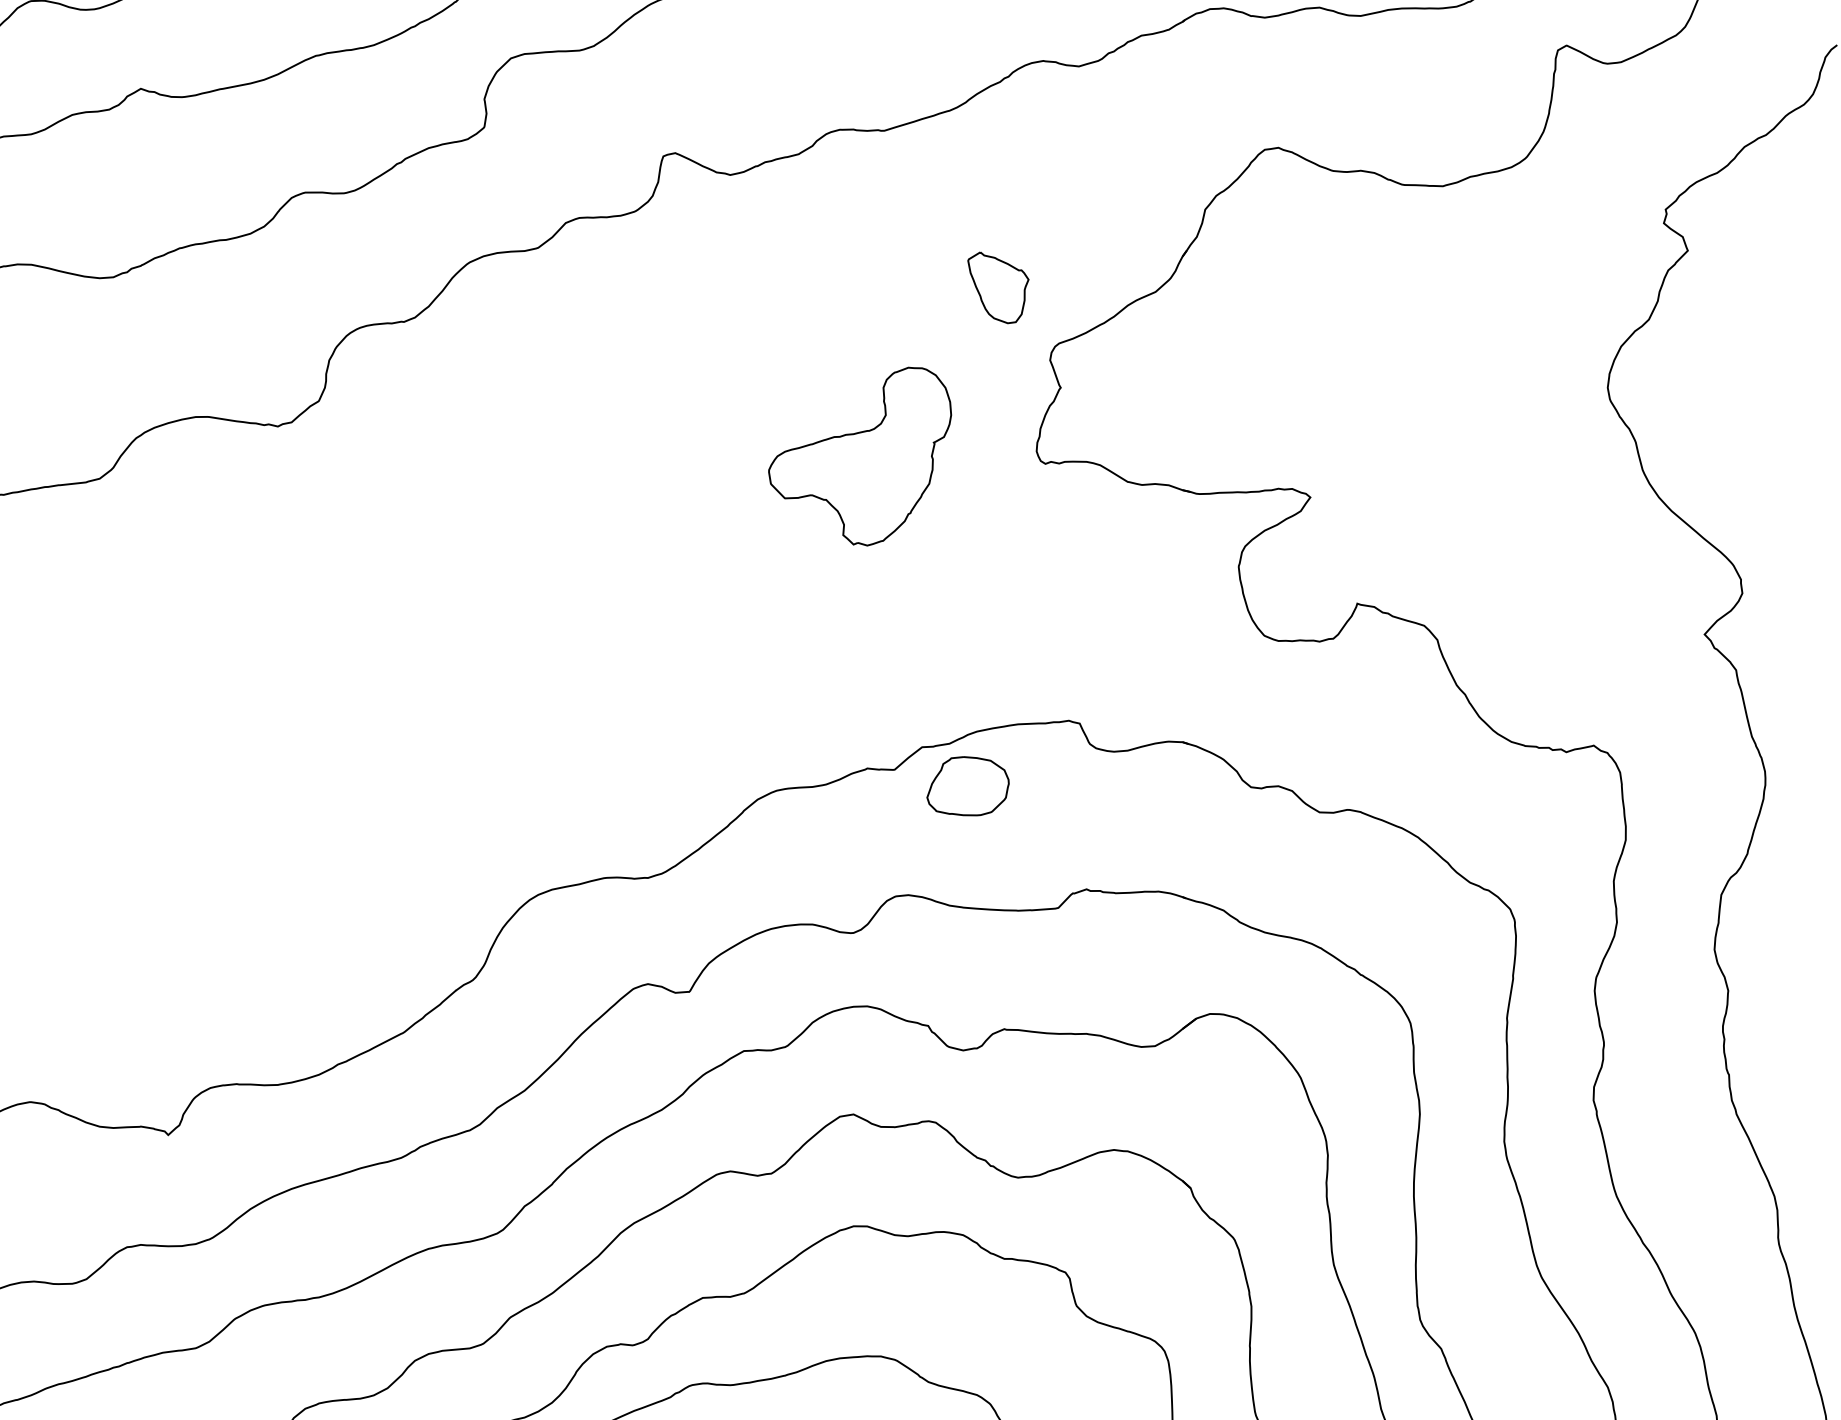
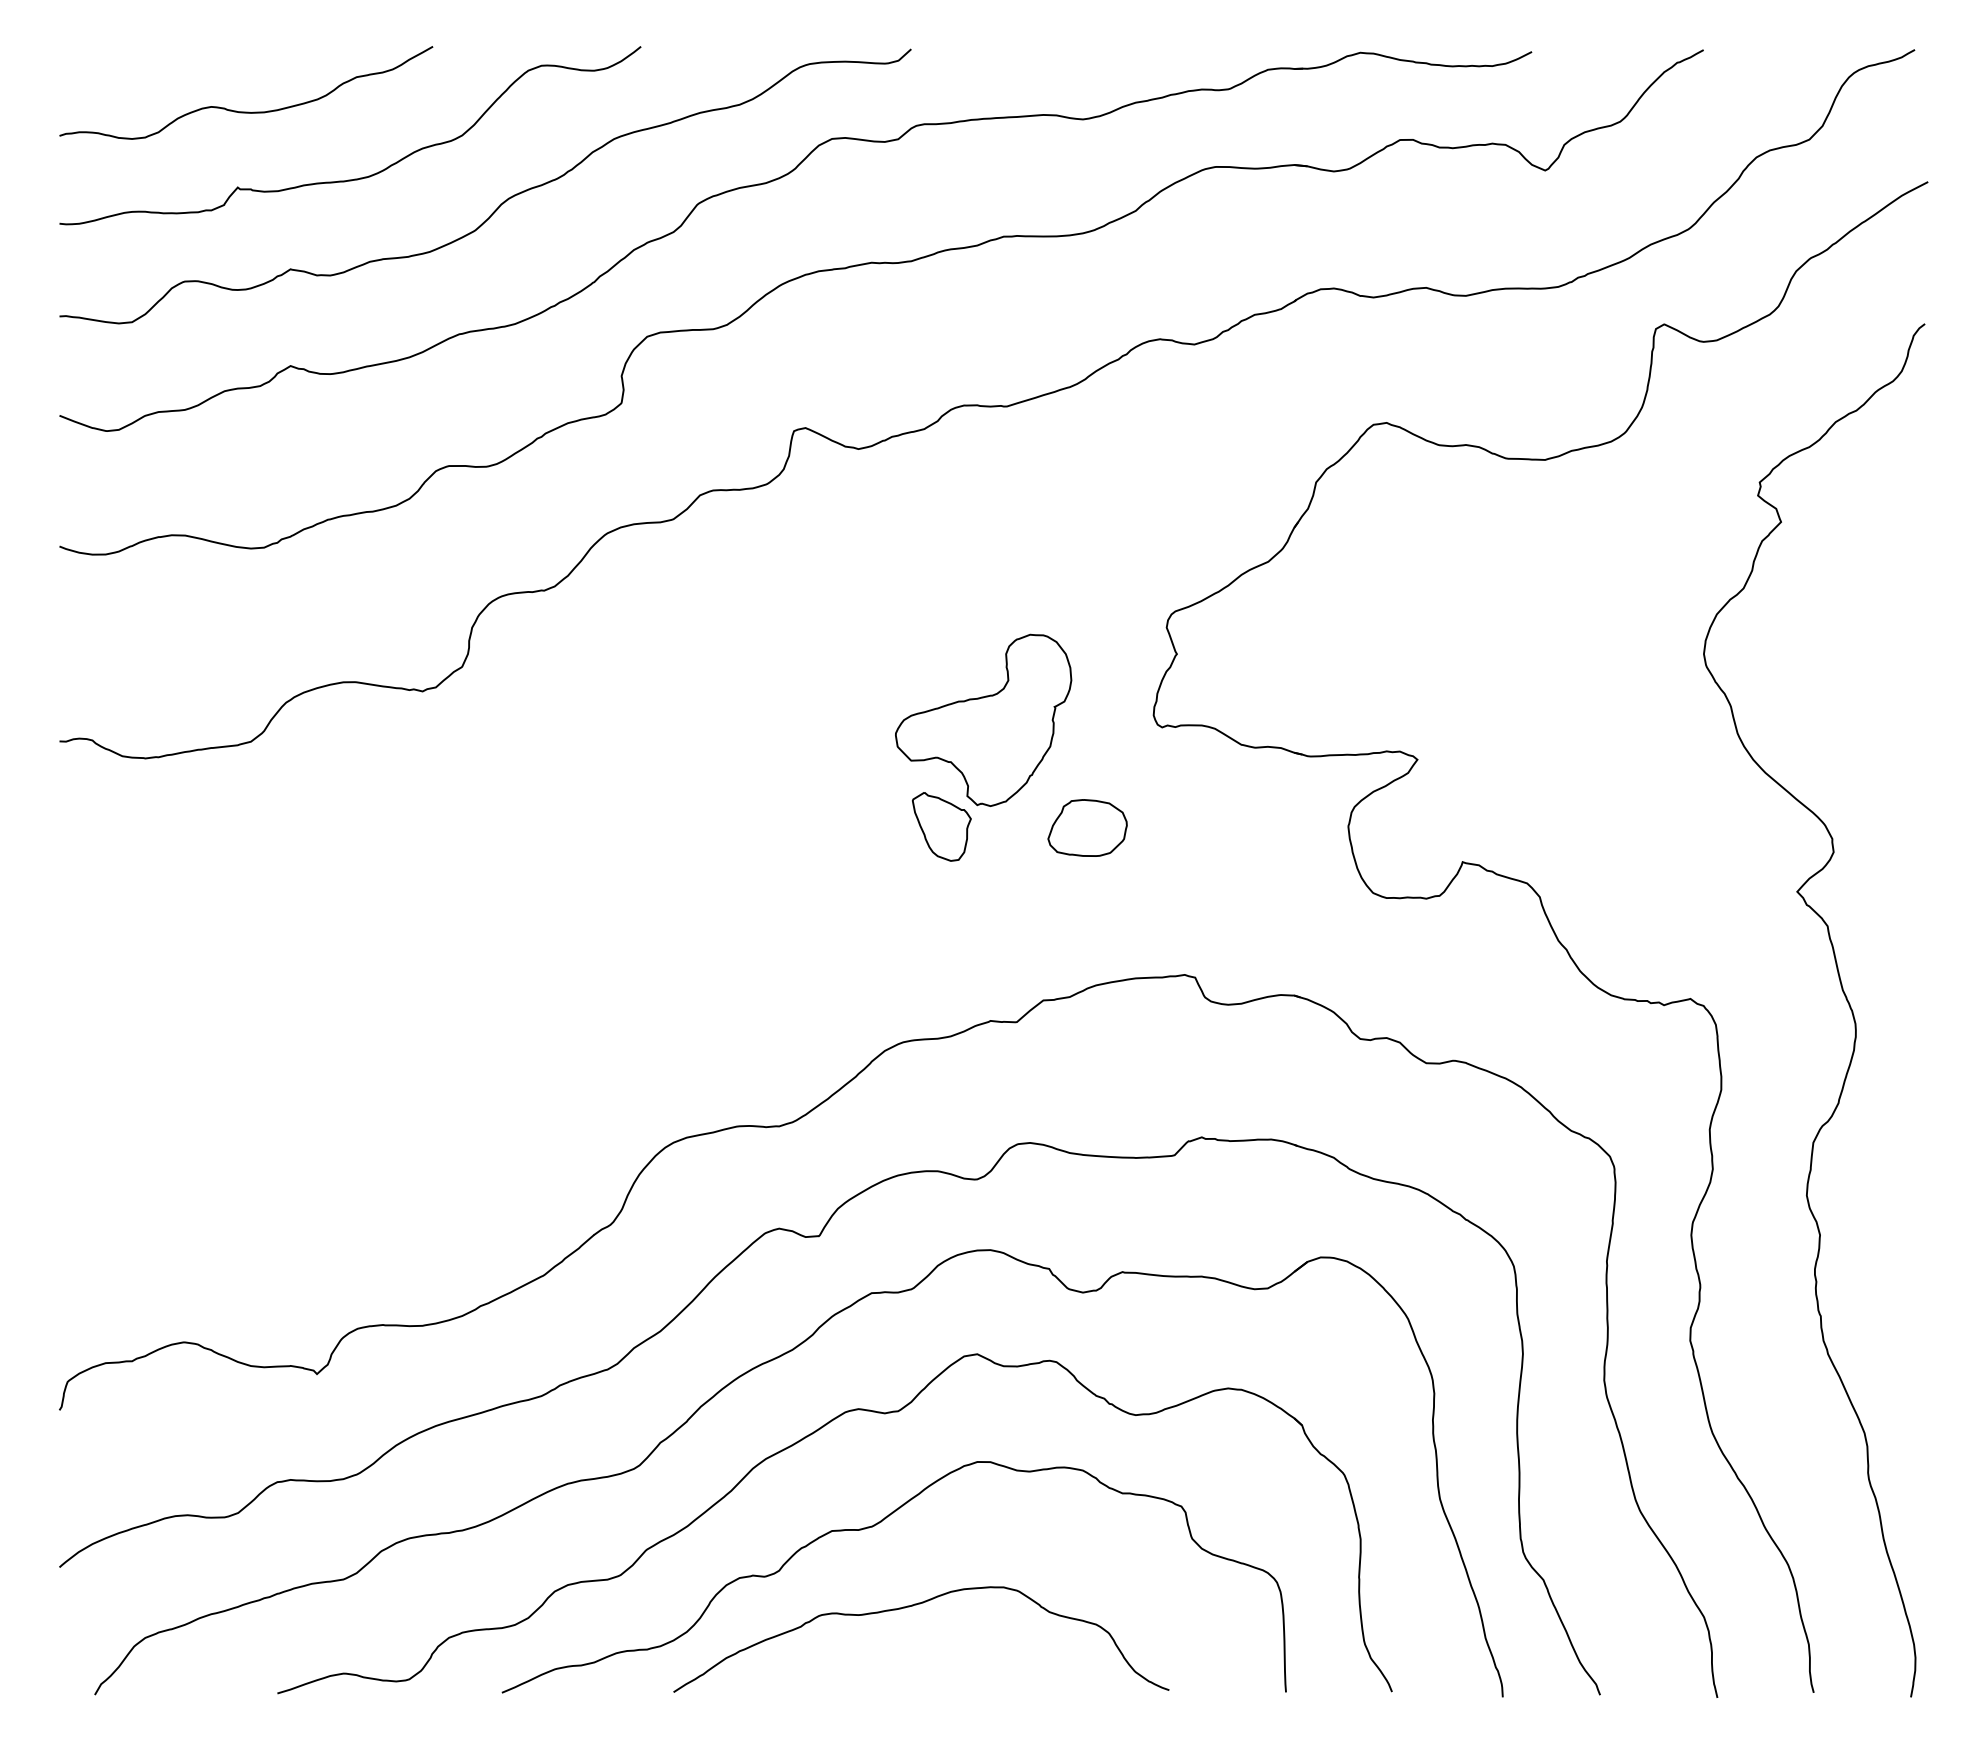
part: (998, 287) -> (941, 826), moved
part: (967, 785) -> (1087, 827), moved

